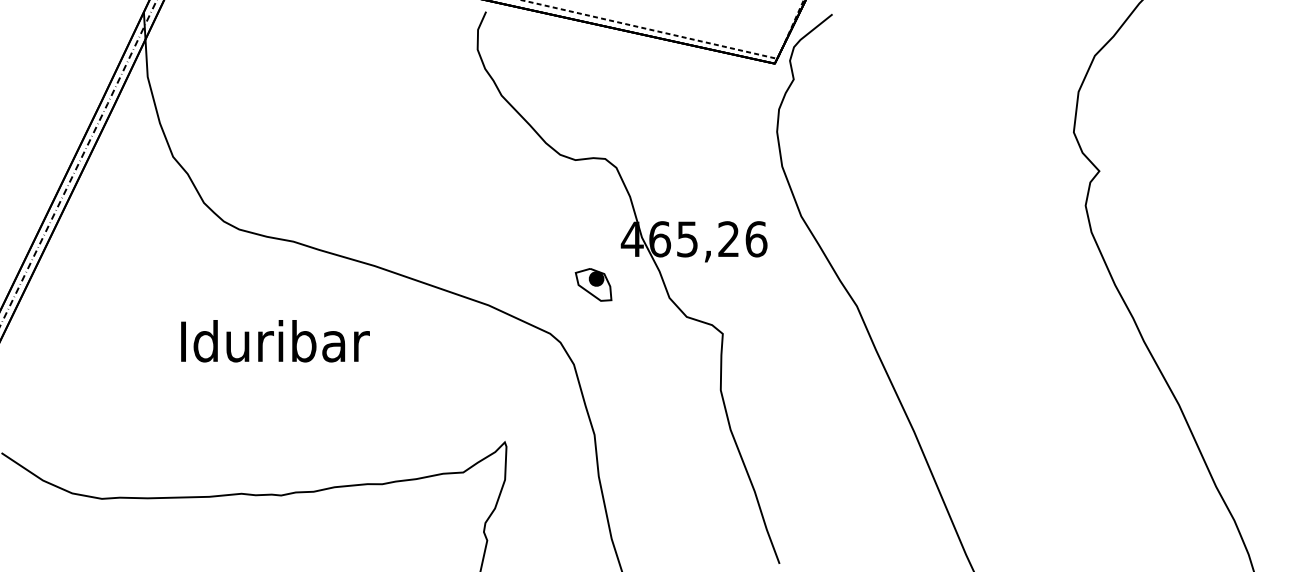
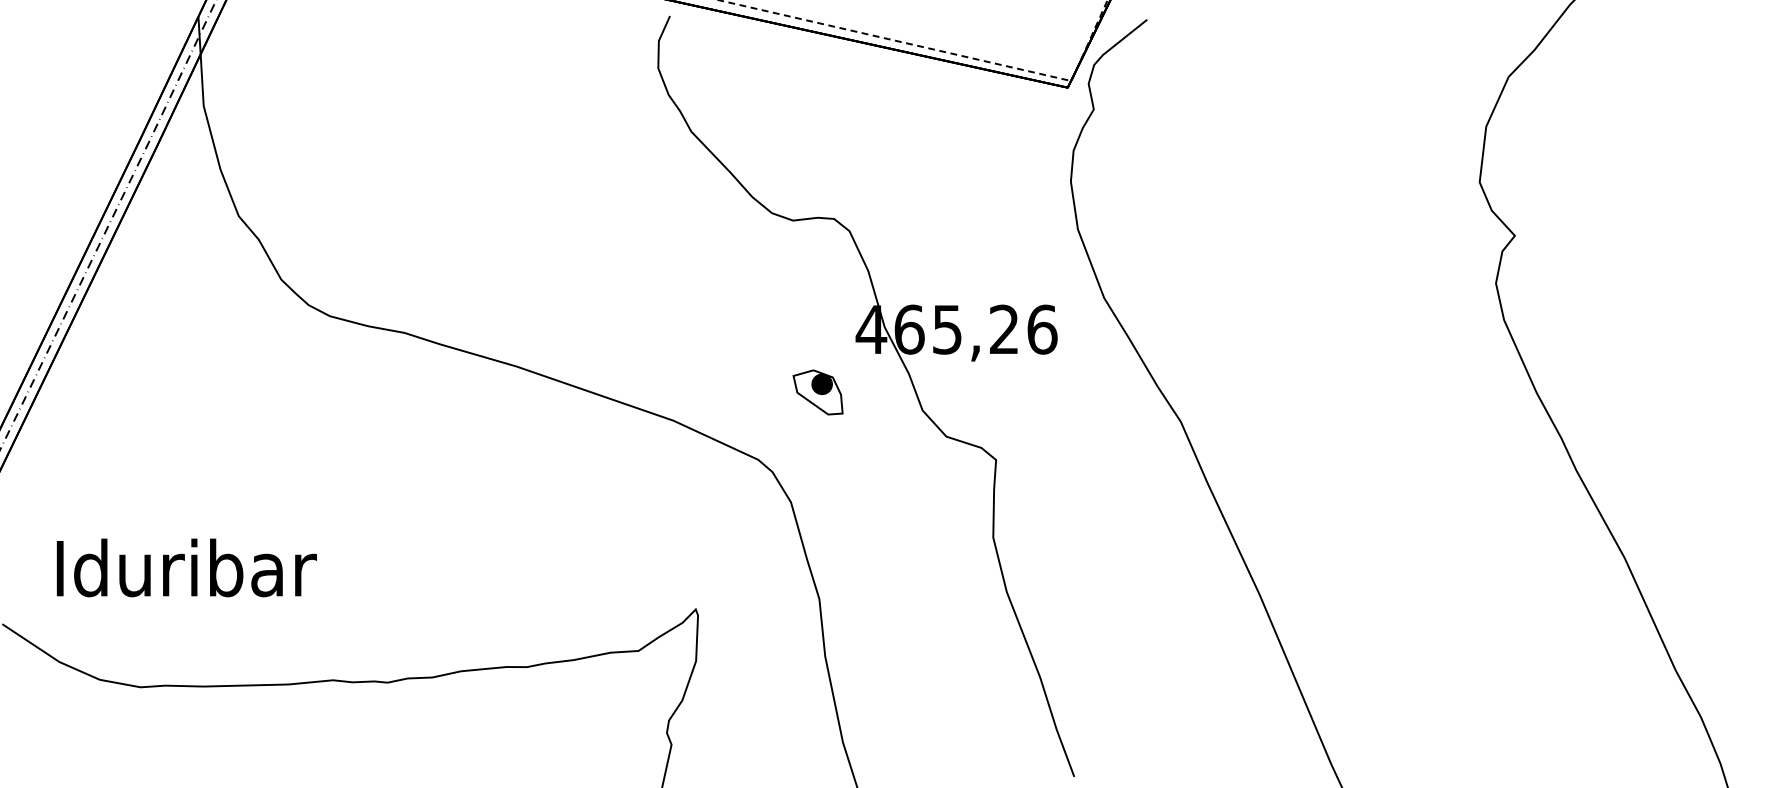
text: (275, 341) -> (186, 568), moved

